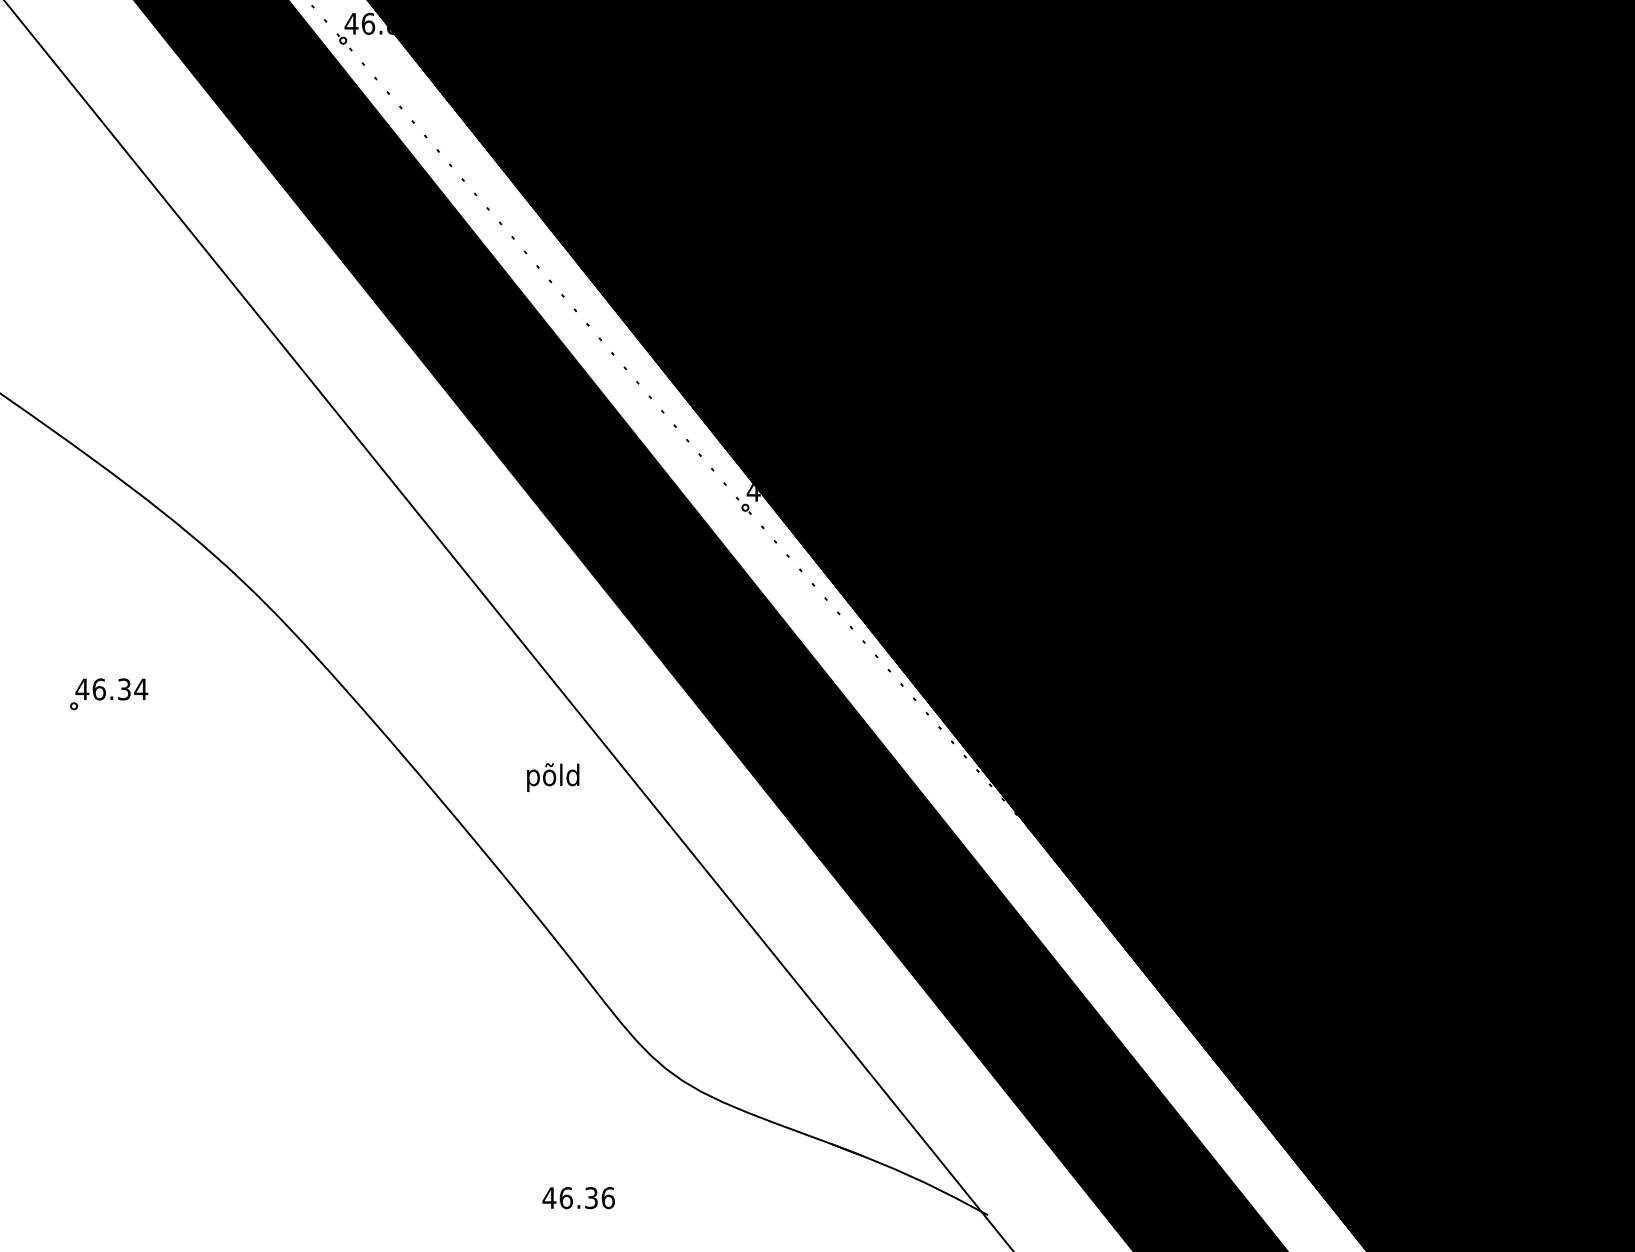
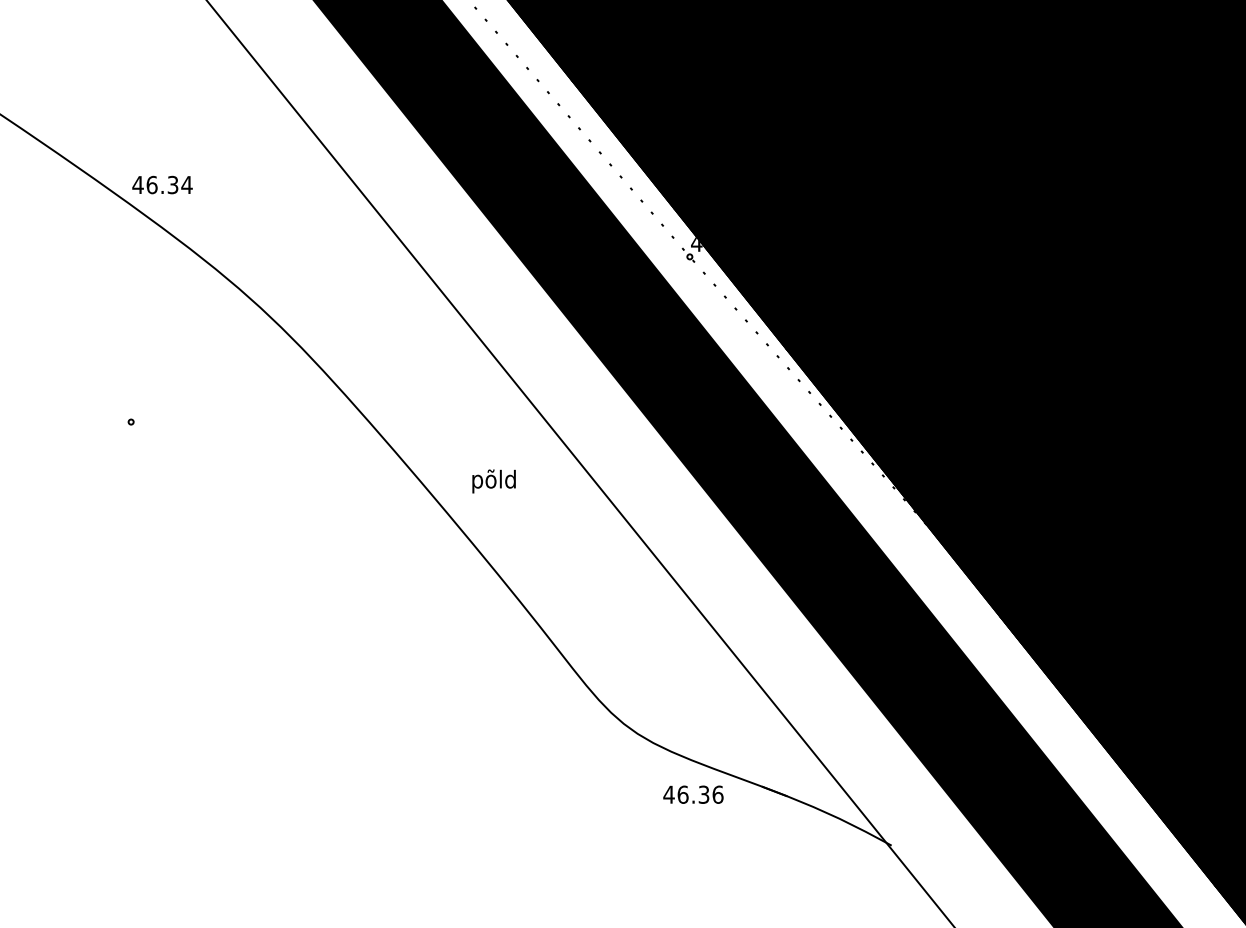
text: (111, 689) -> (162, 185), moved
text: (553, 777) -> (494, 481), moved
text: (578, 1198) -> (693, 795), moved

